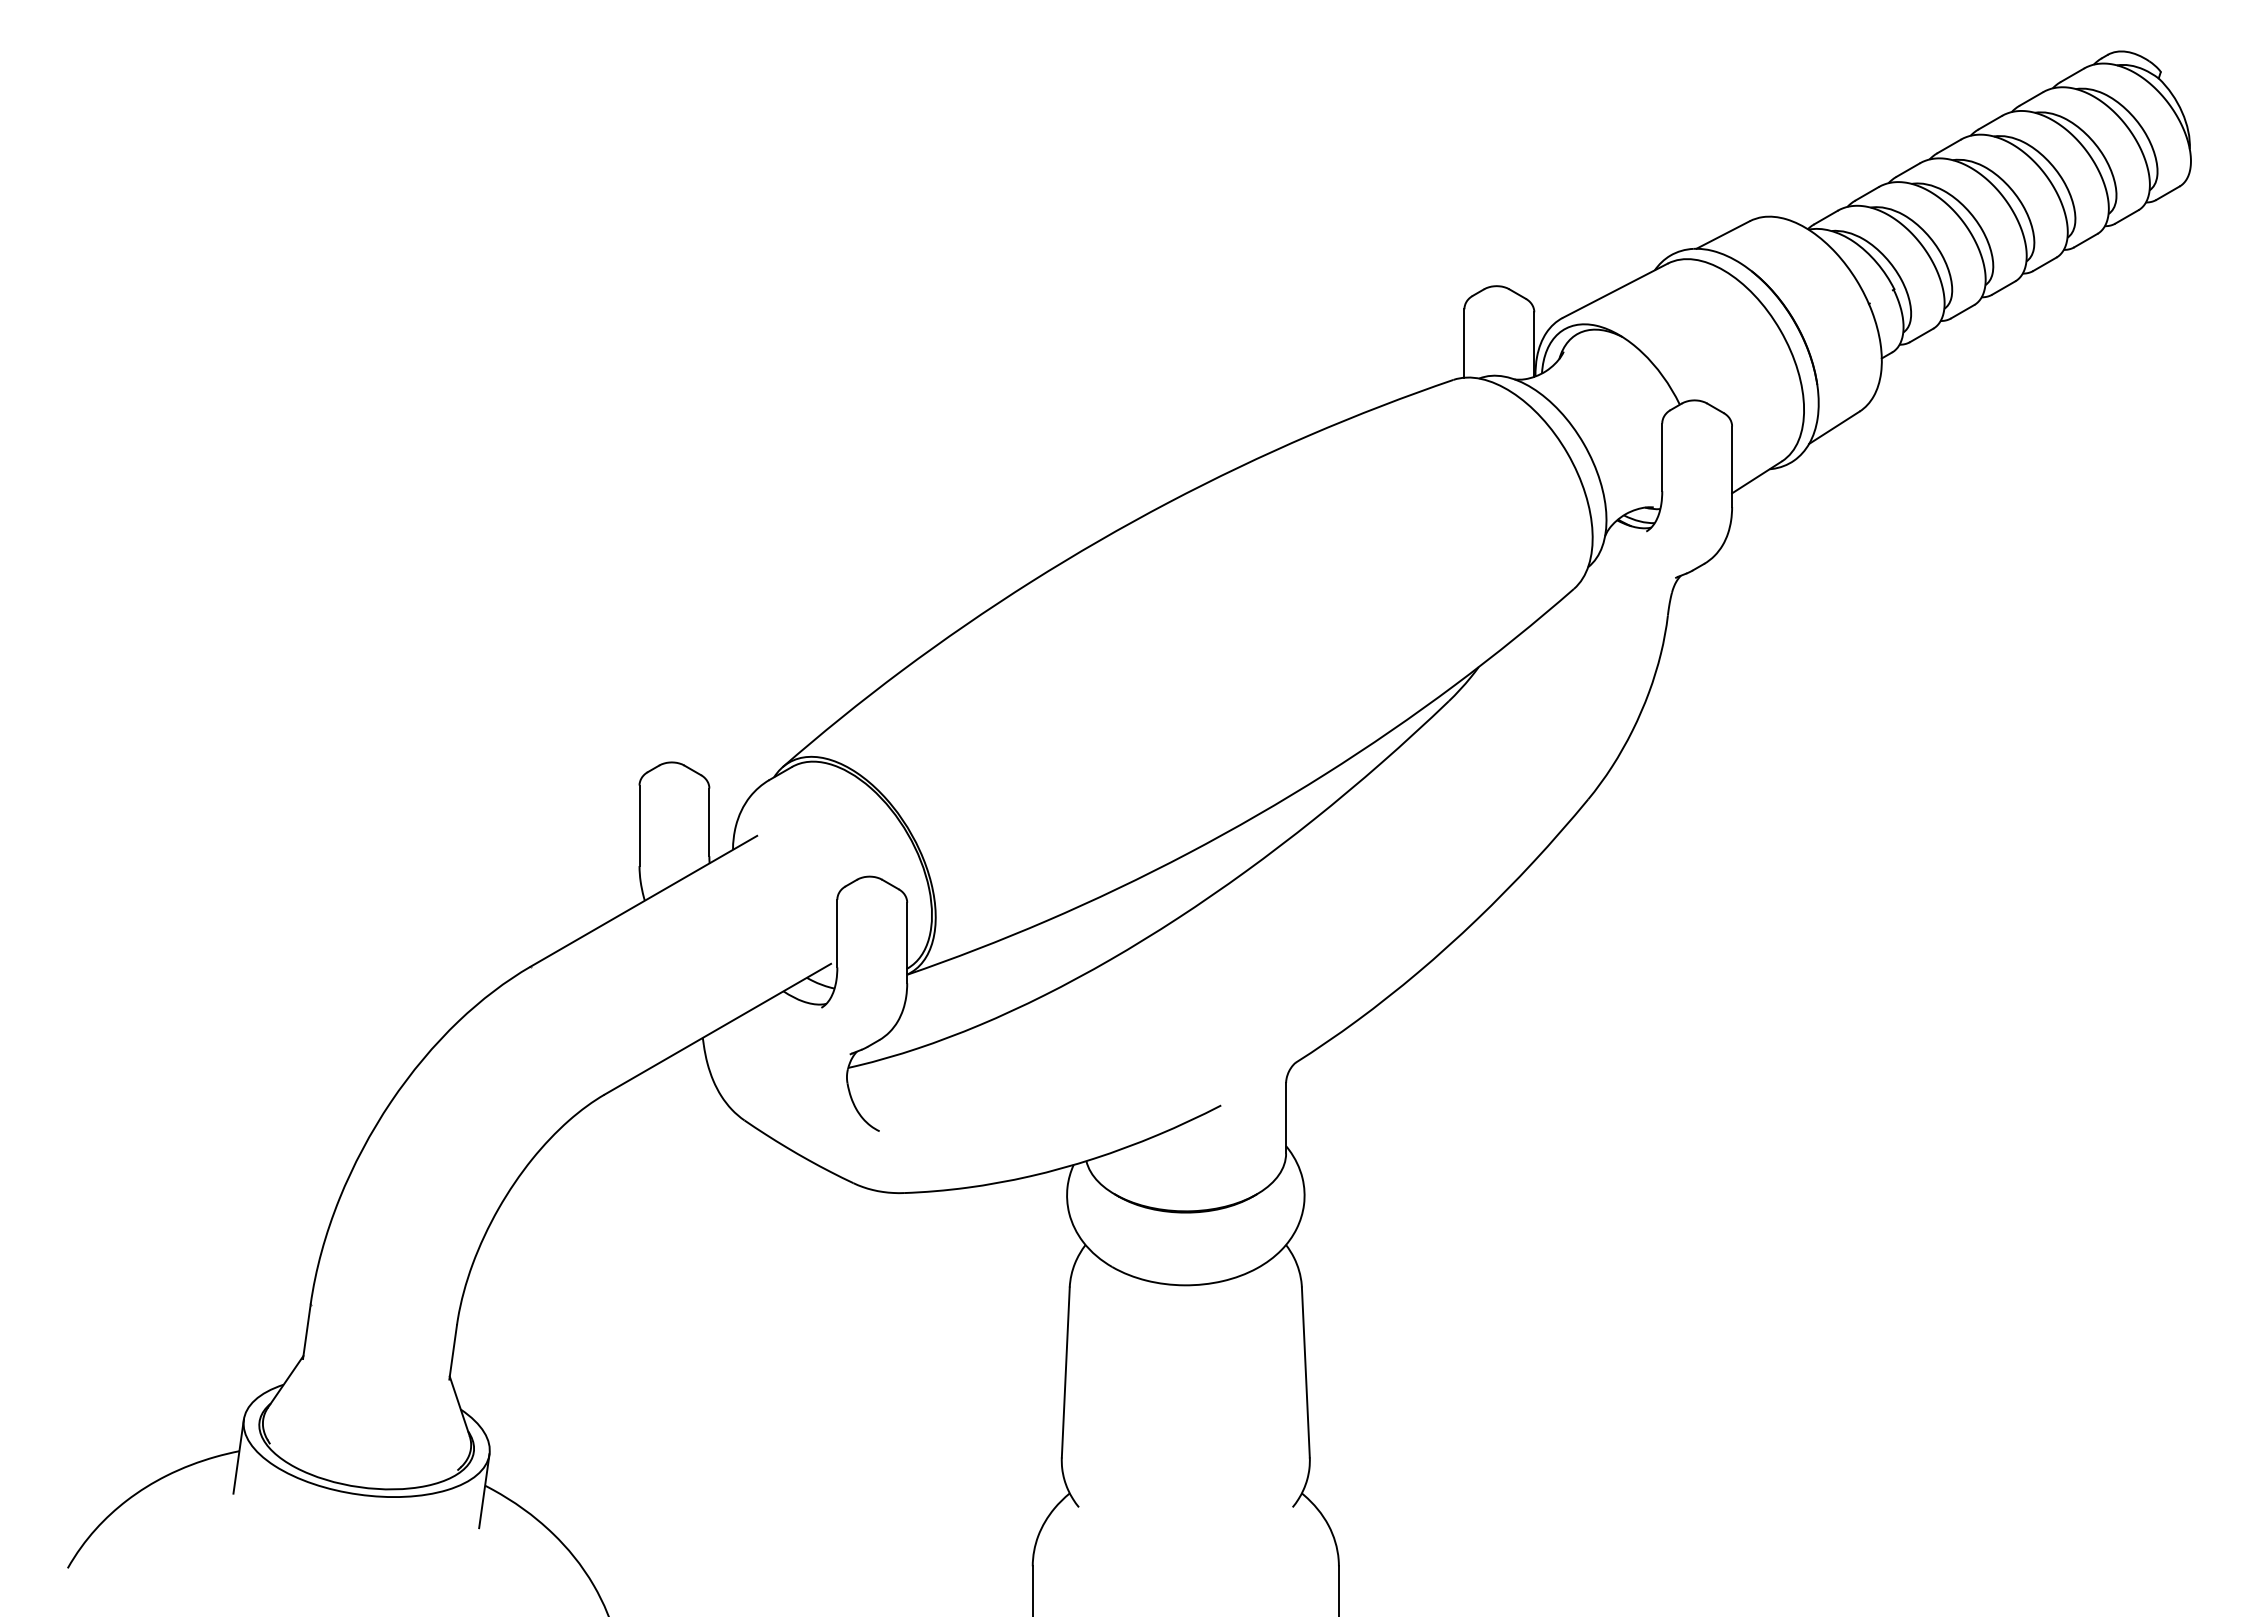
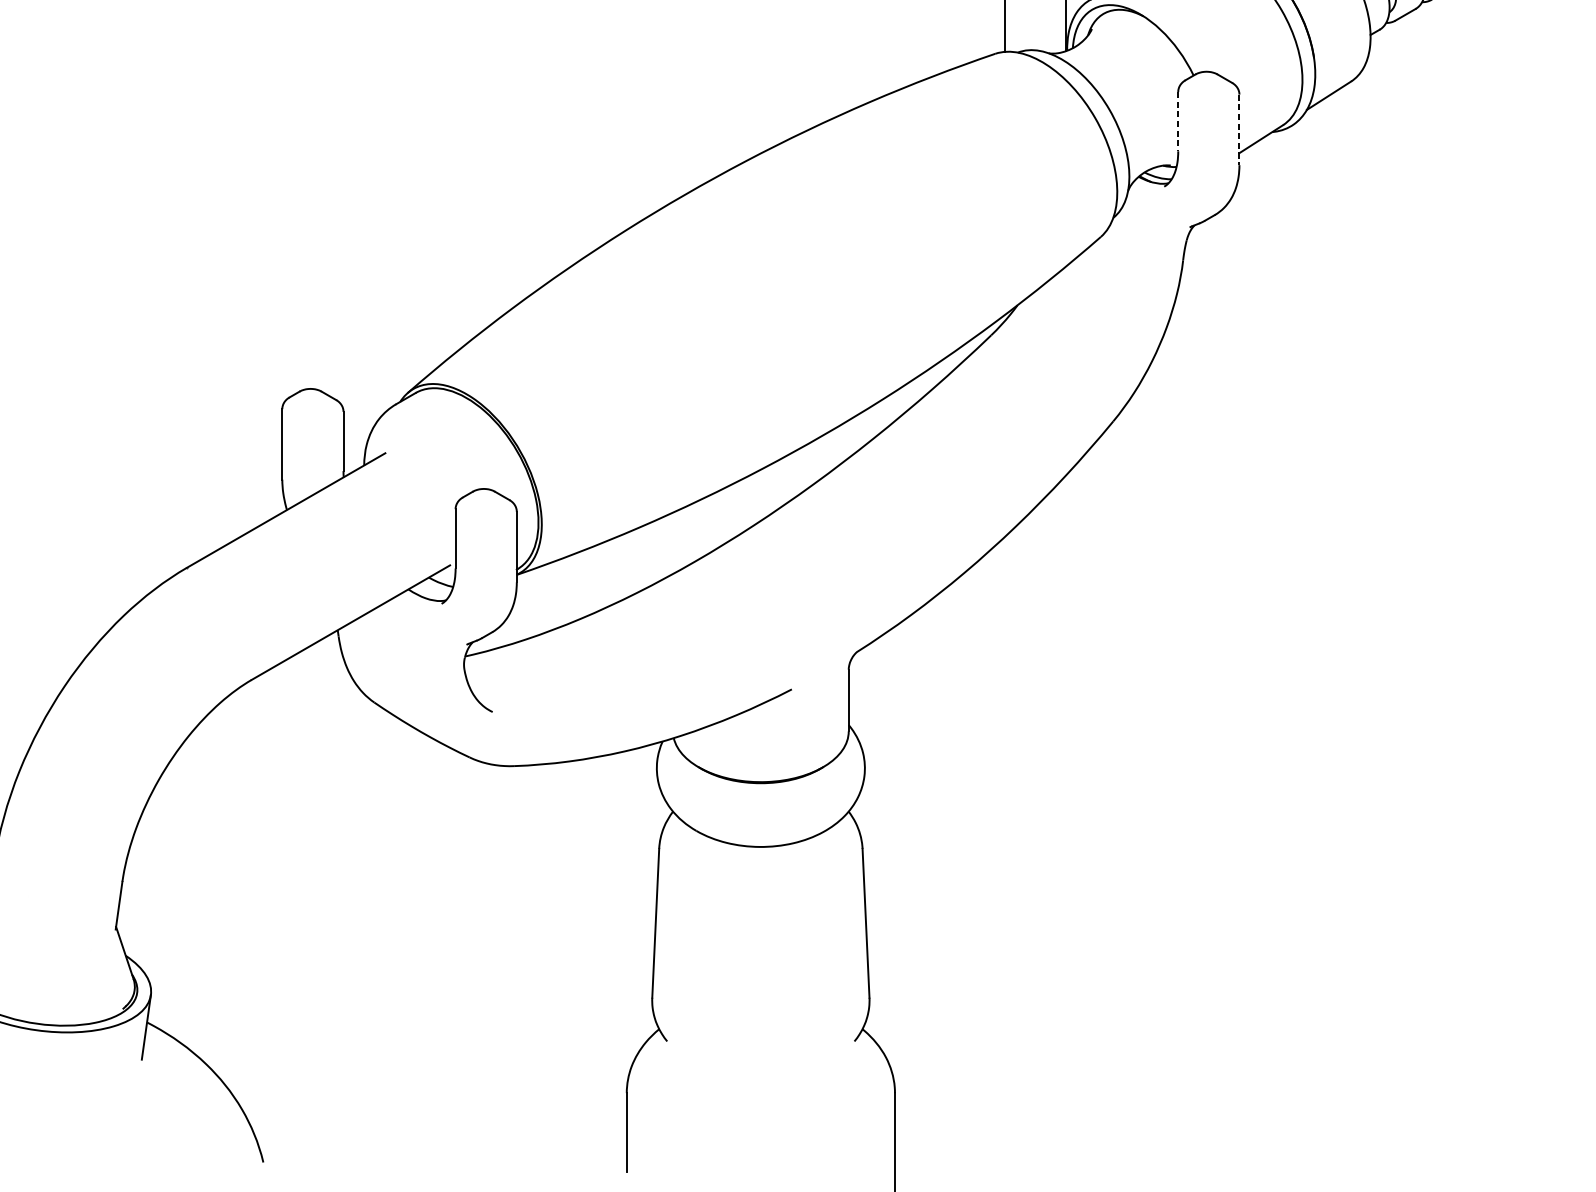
line: (1662, 457) -> (1178, 121), solid -> dashed
line: (1732, 467) -> (1239, 130), solid -> dashed

